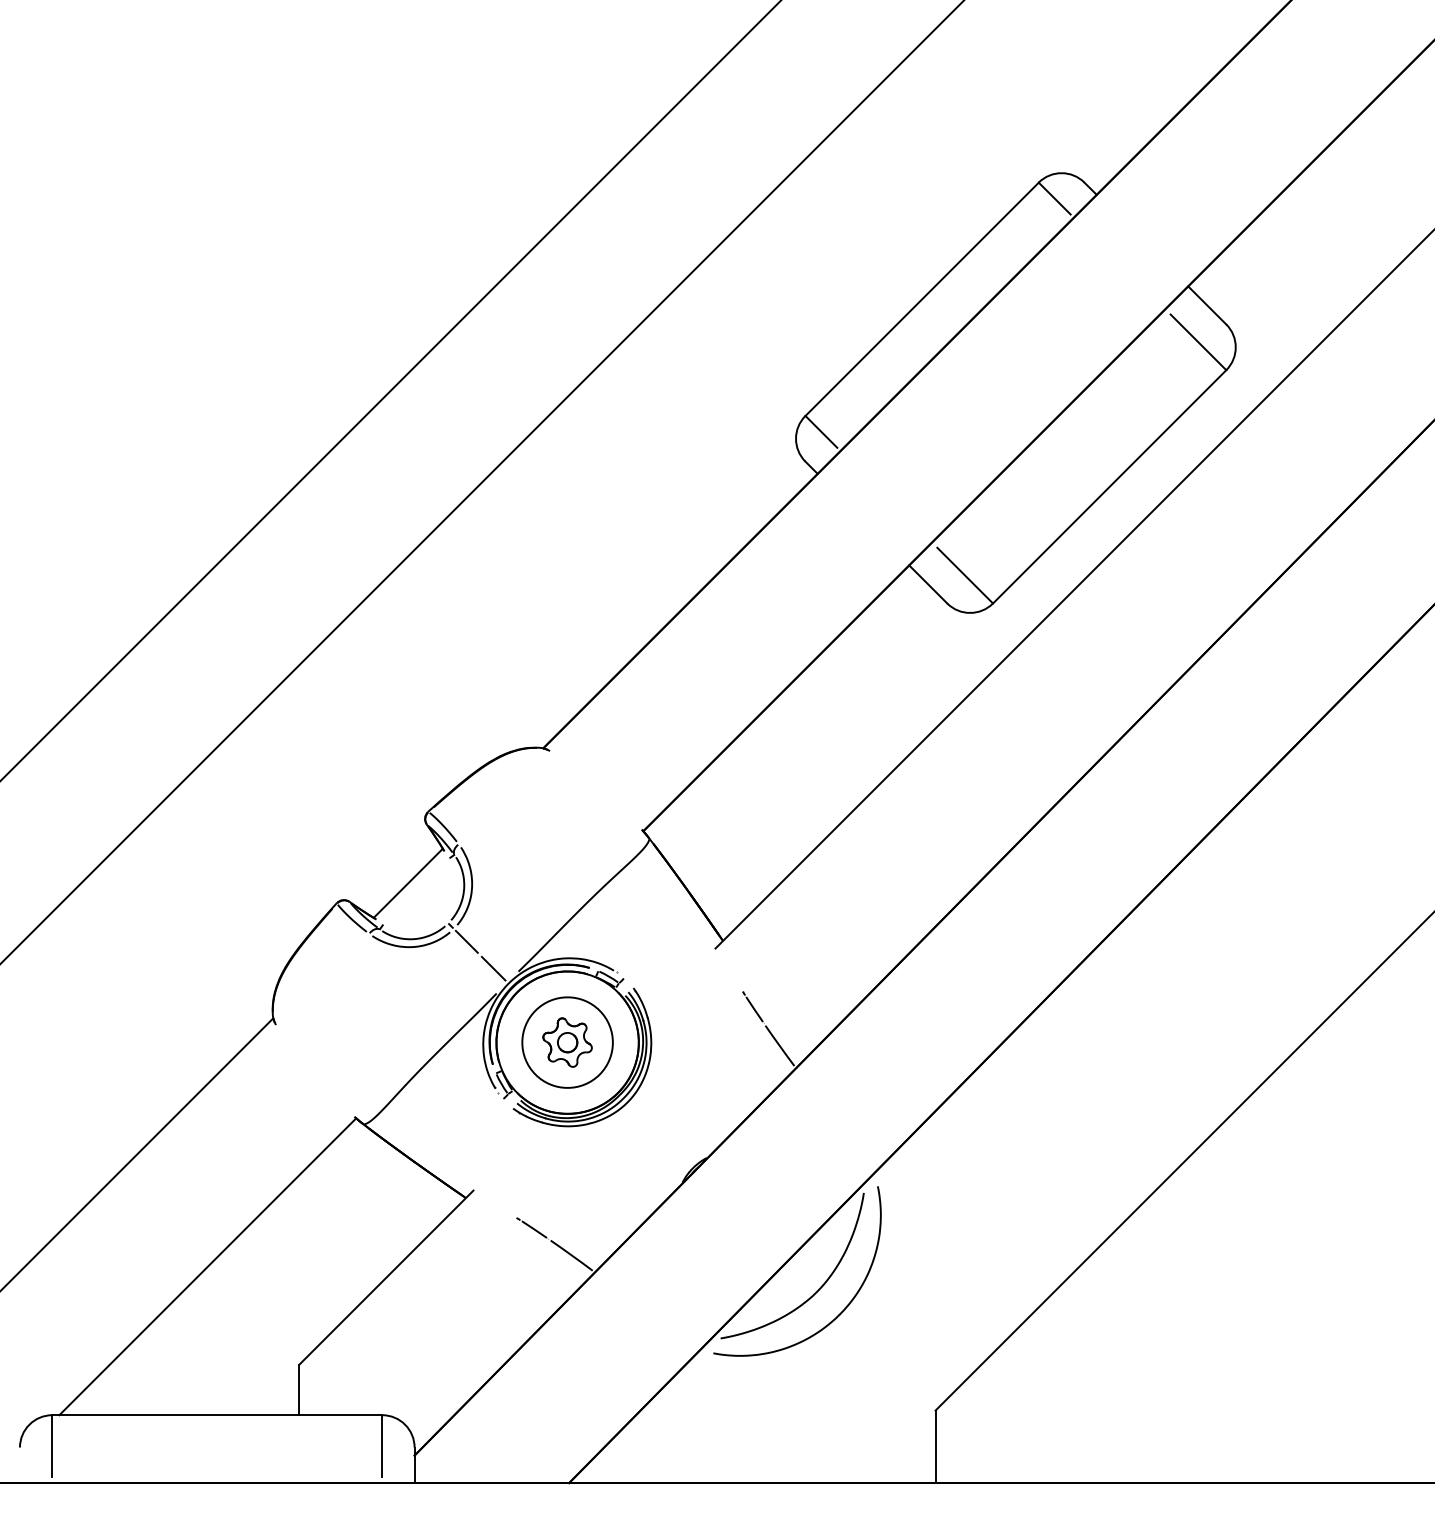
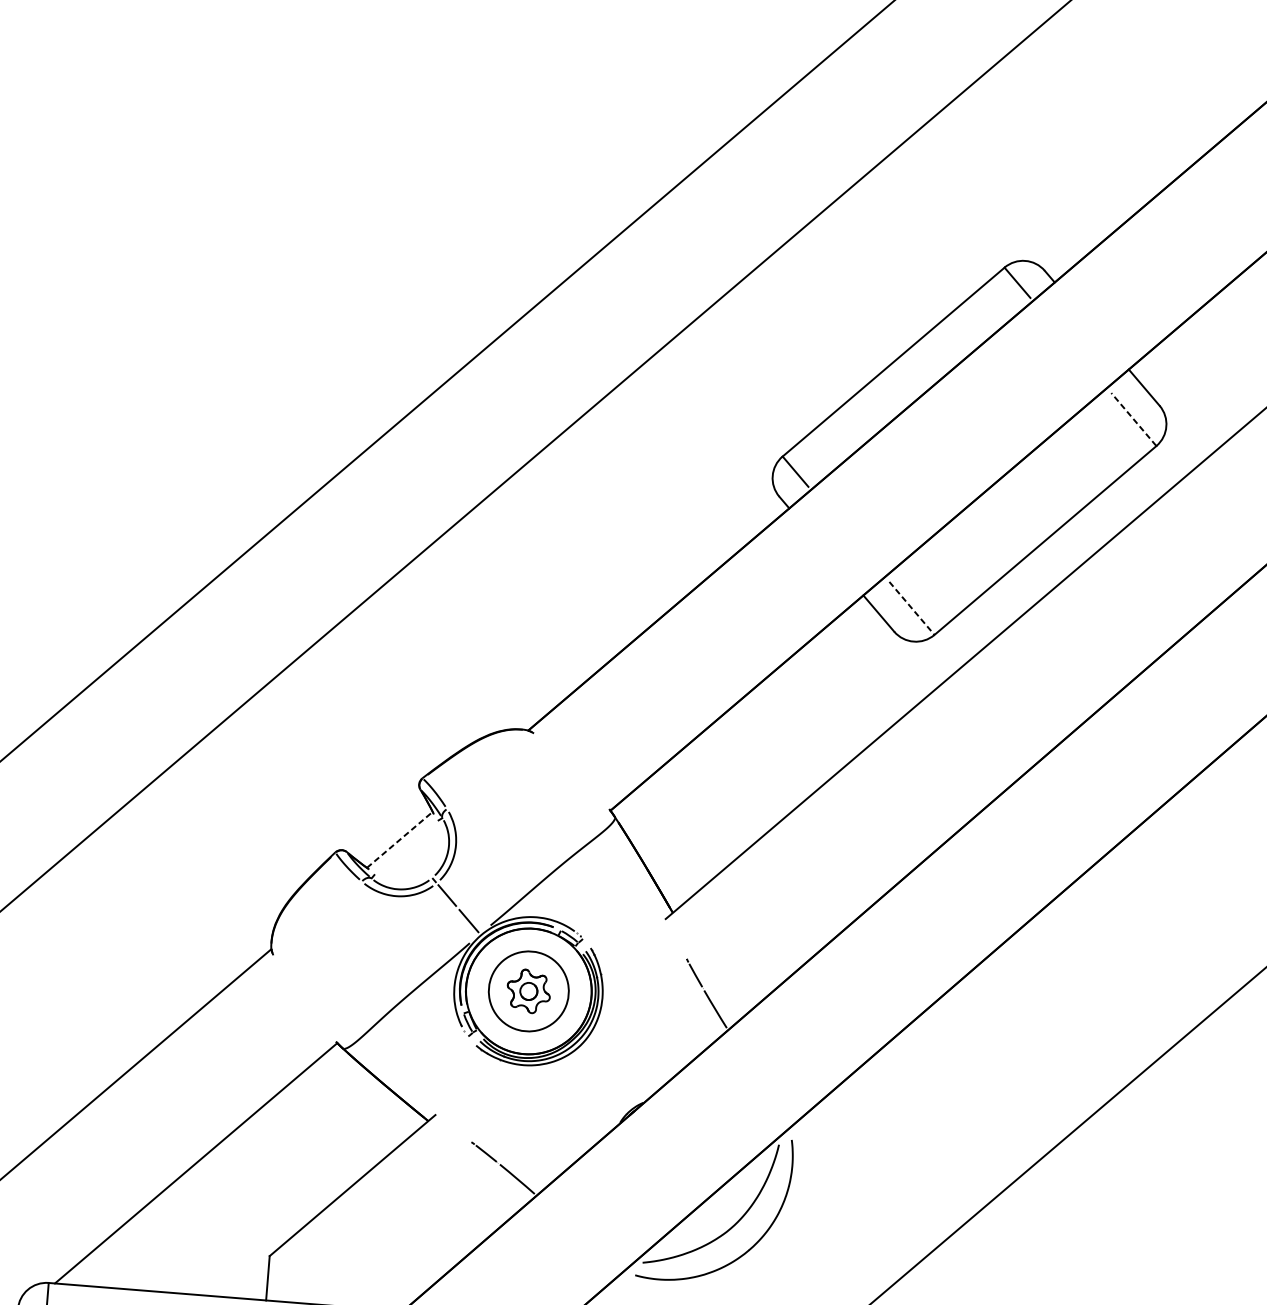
line: (1198, 341) -> (1133, 418), solid -> dashed
line: (965, 575) -> (912, 608), solid -> dashed
line: (408, 883) -> (400, 840), solid -> dashed

